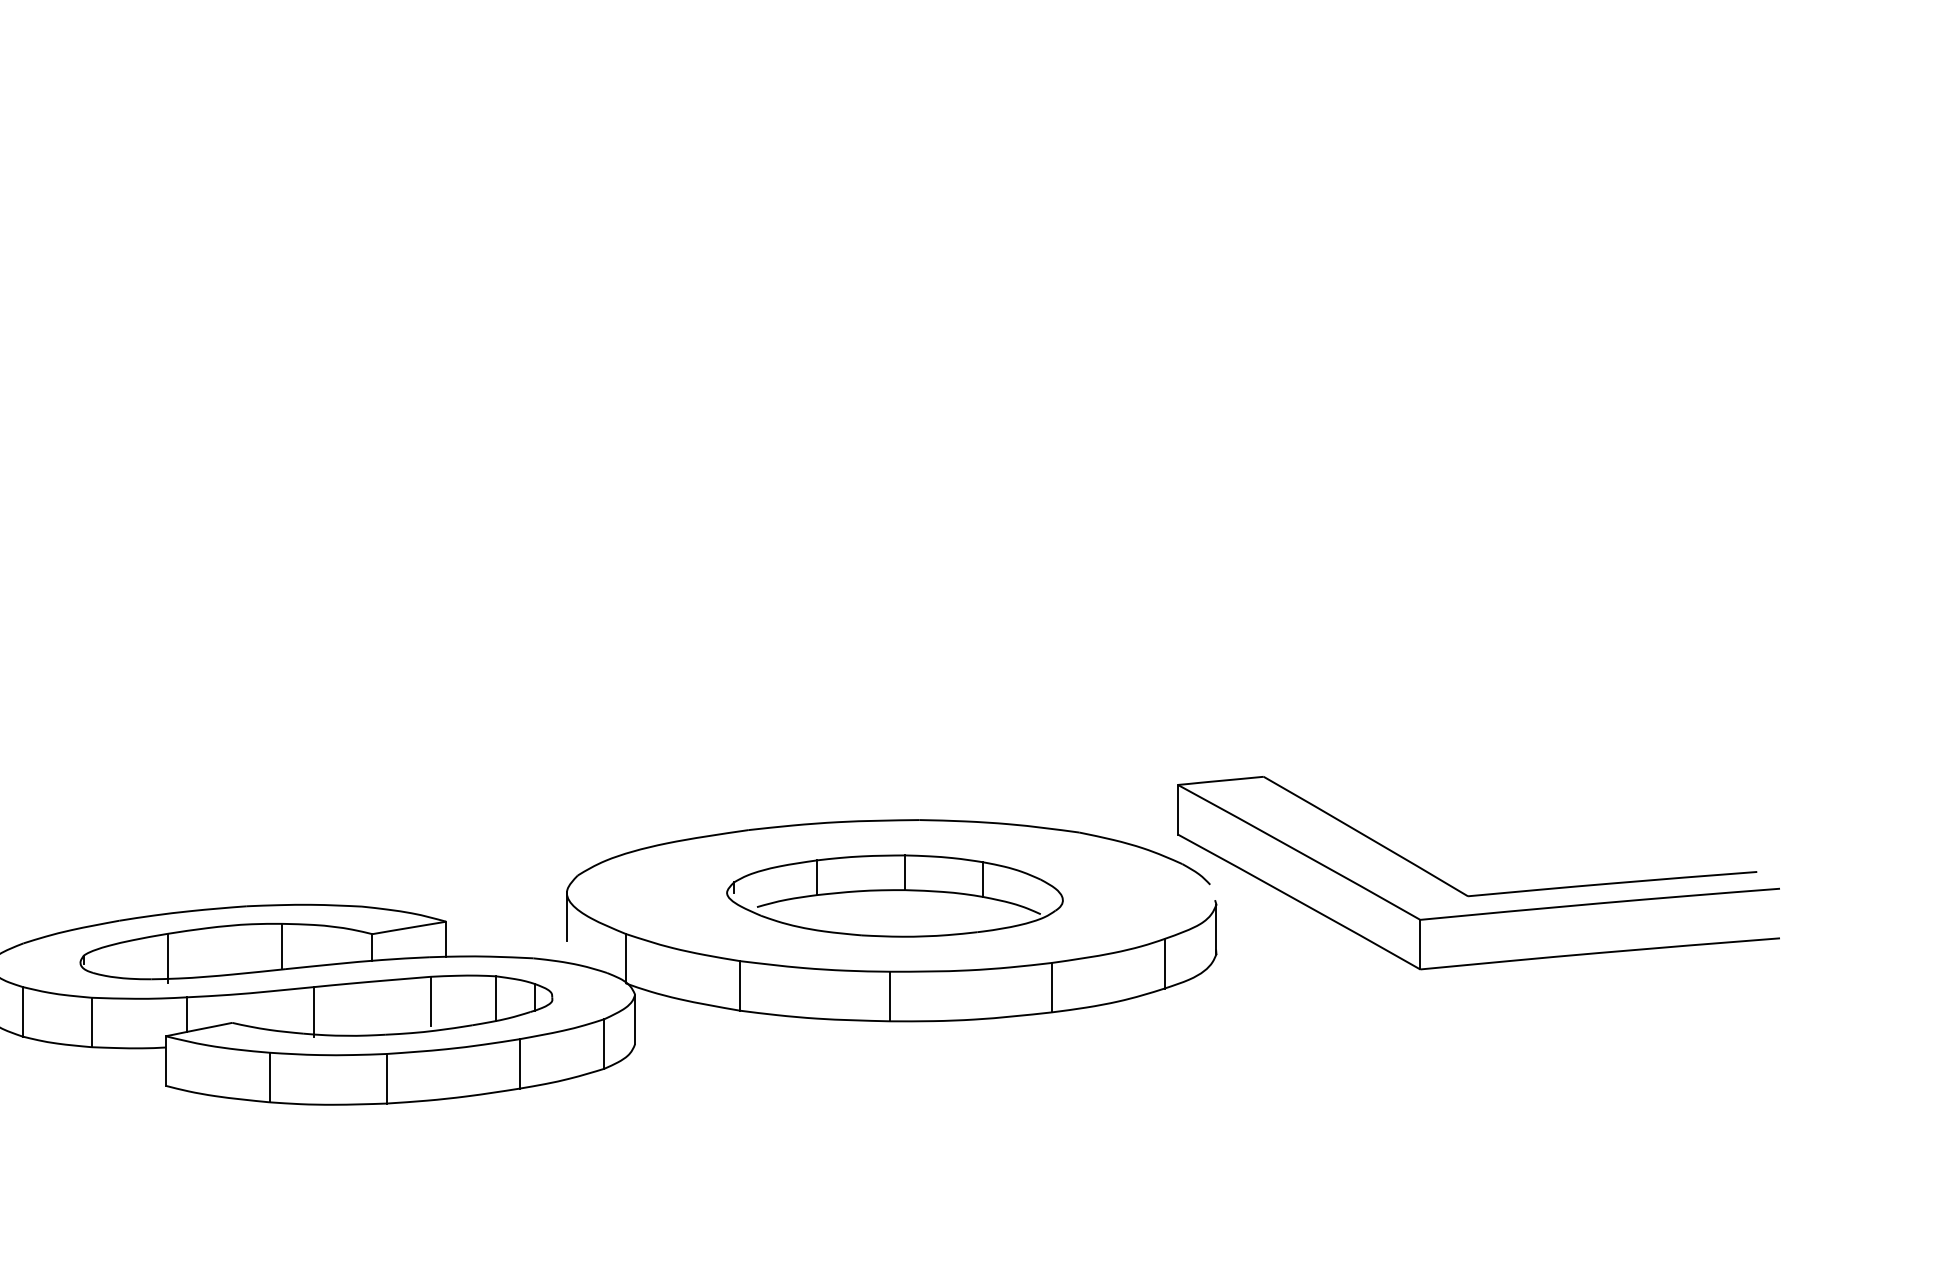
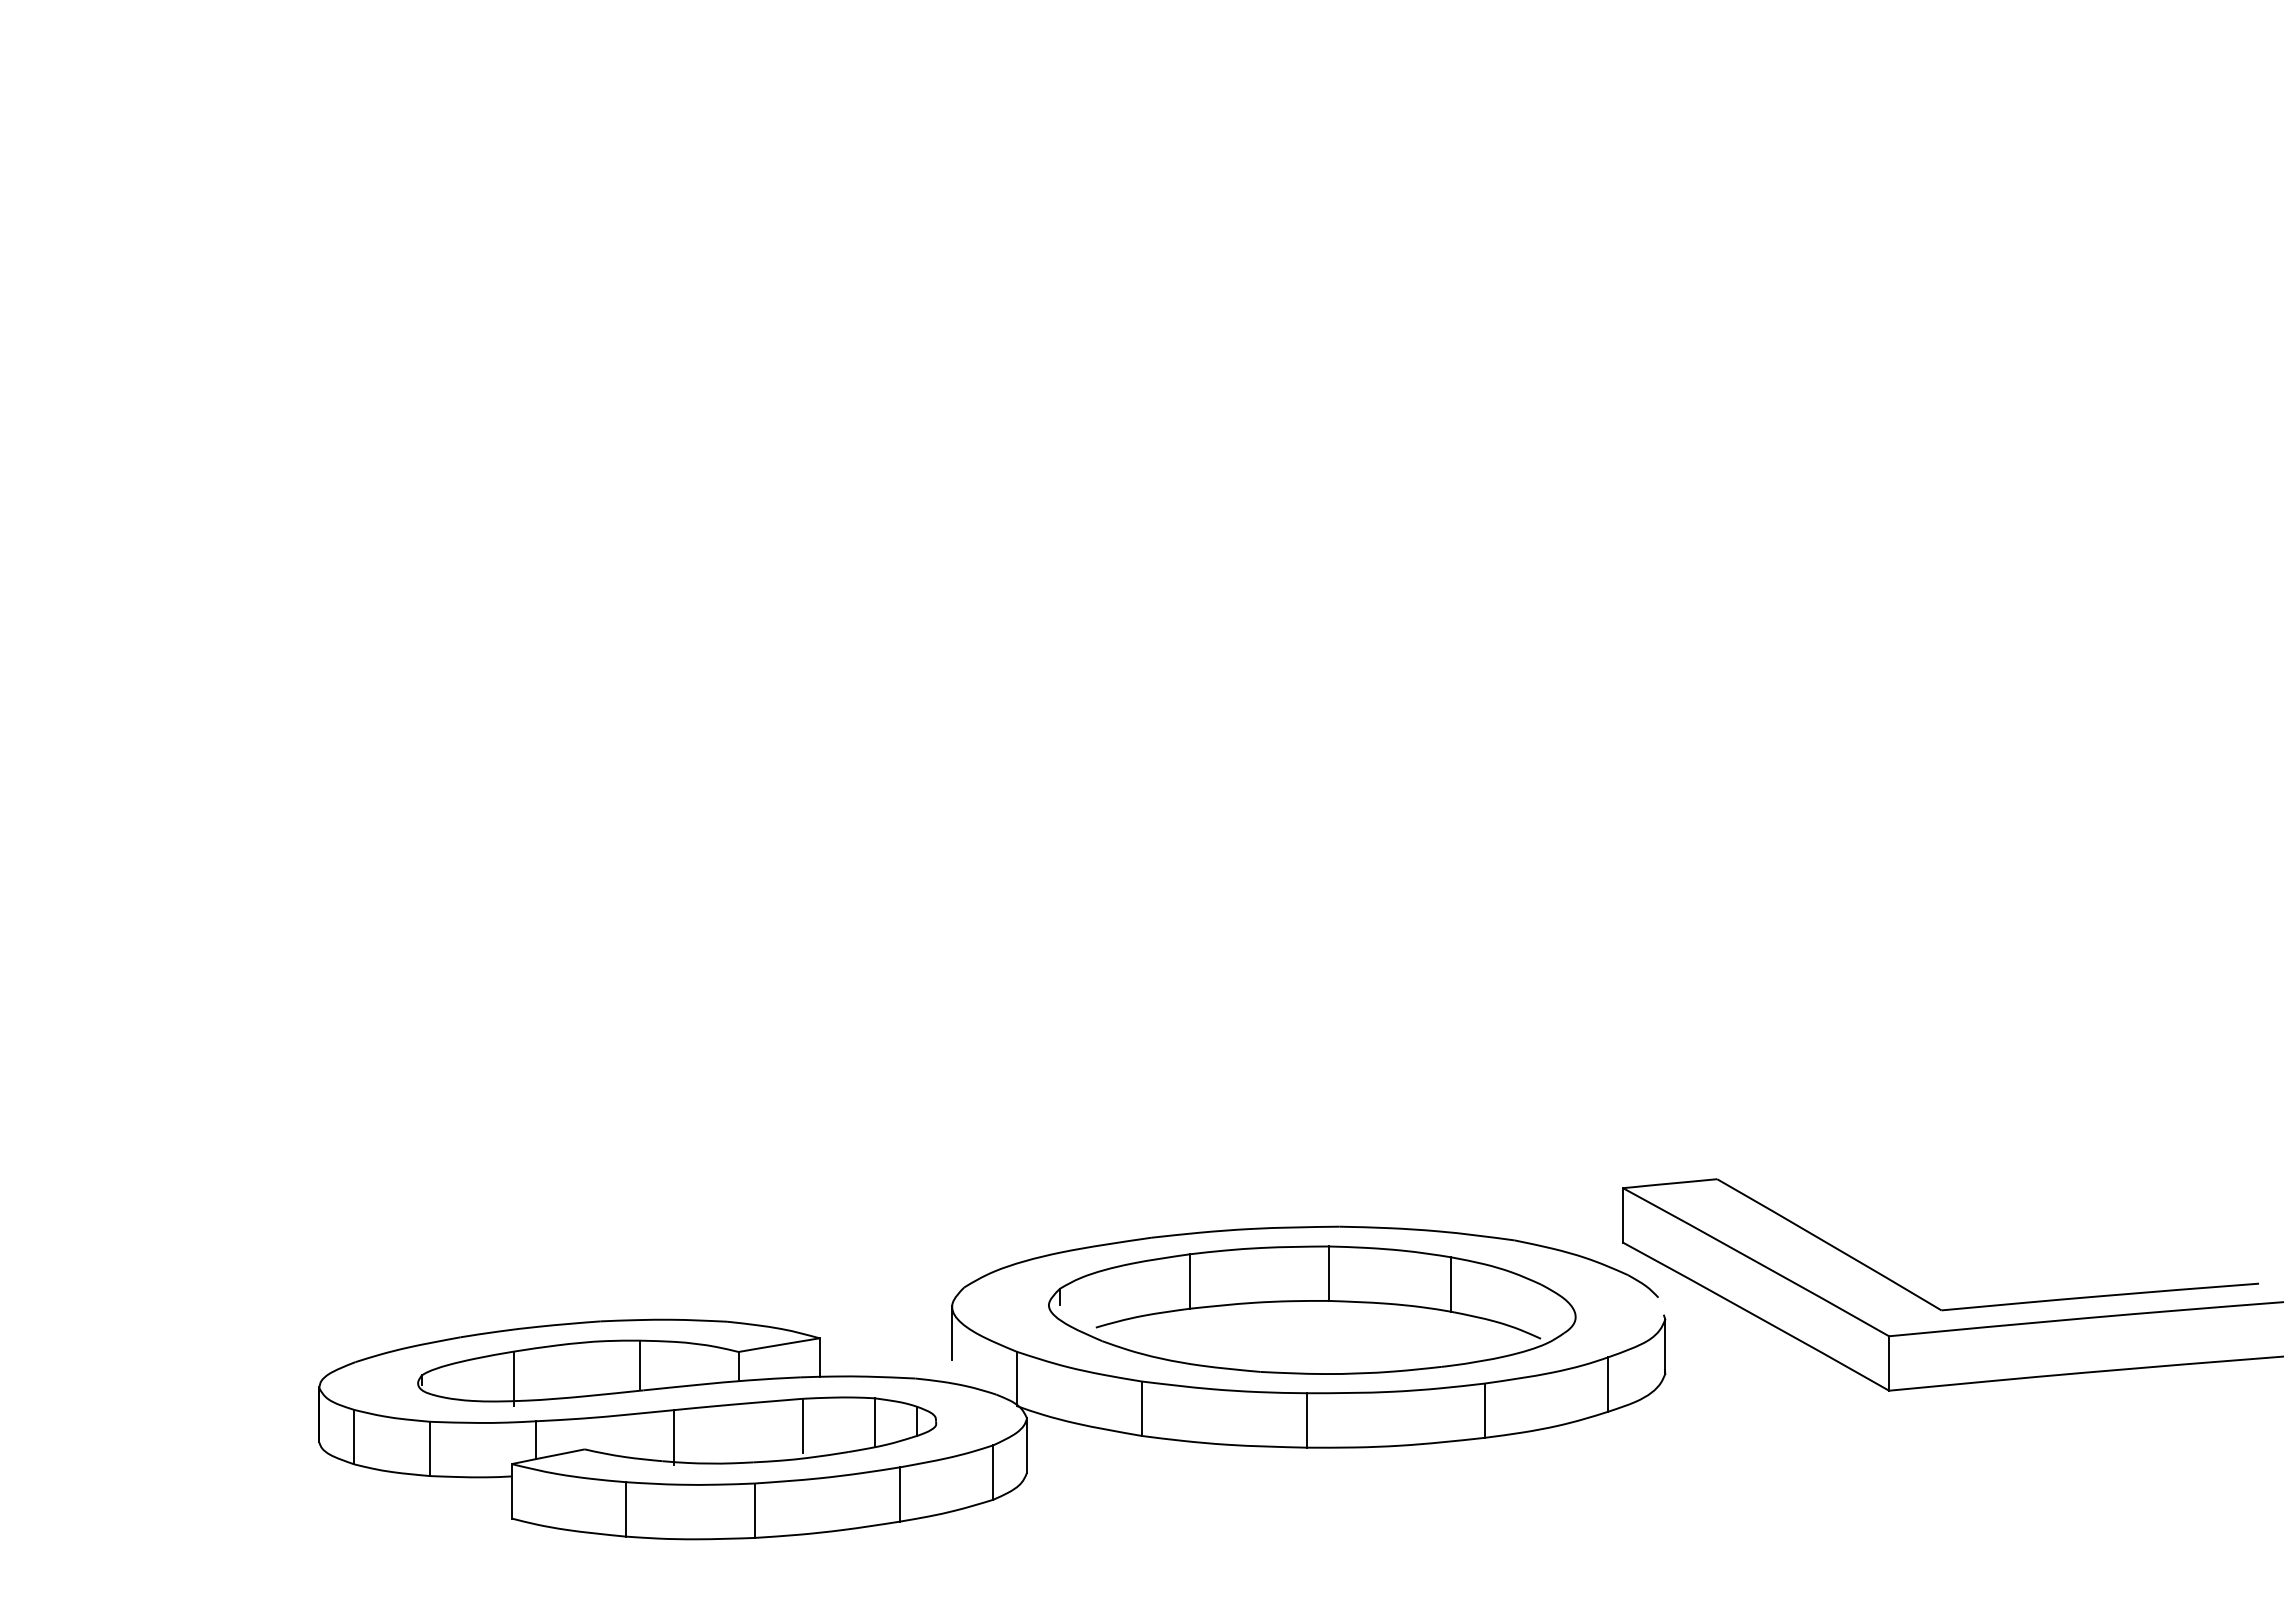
part: (895, 895) -> (1312, 1309), size x1.43

